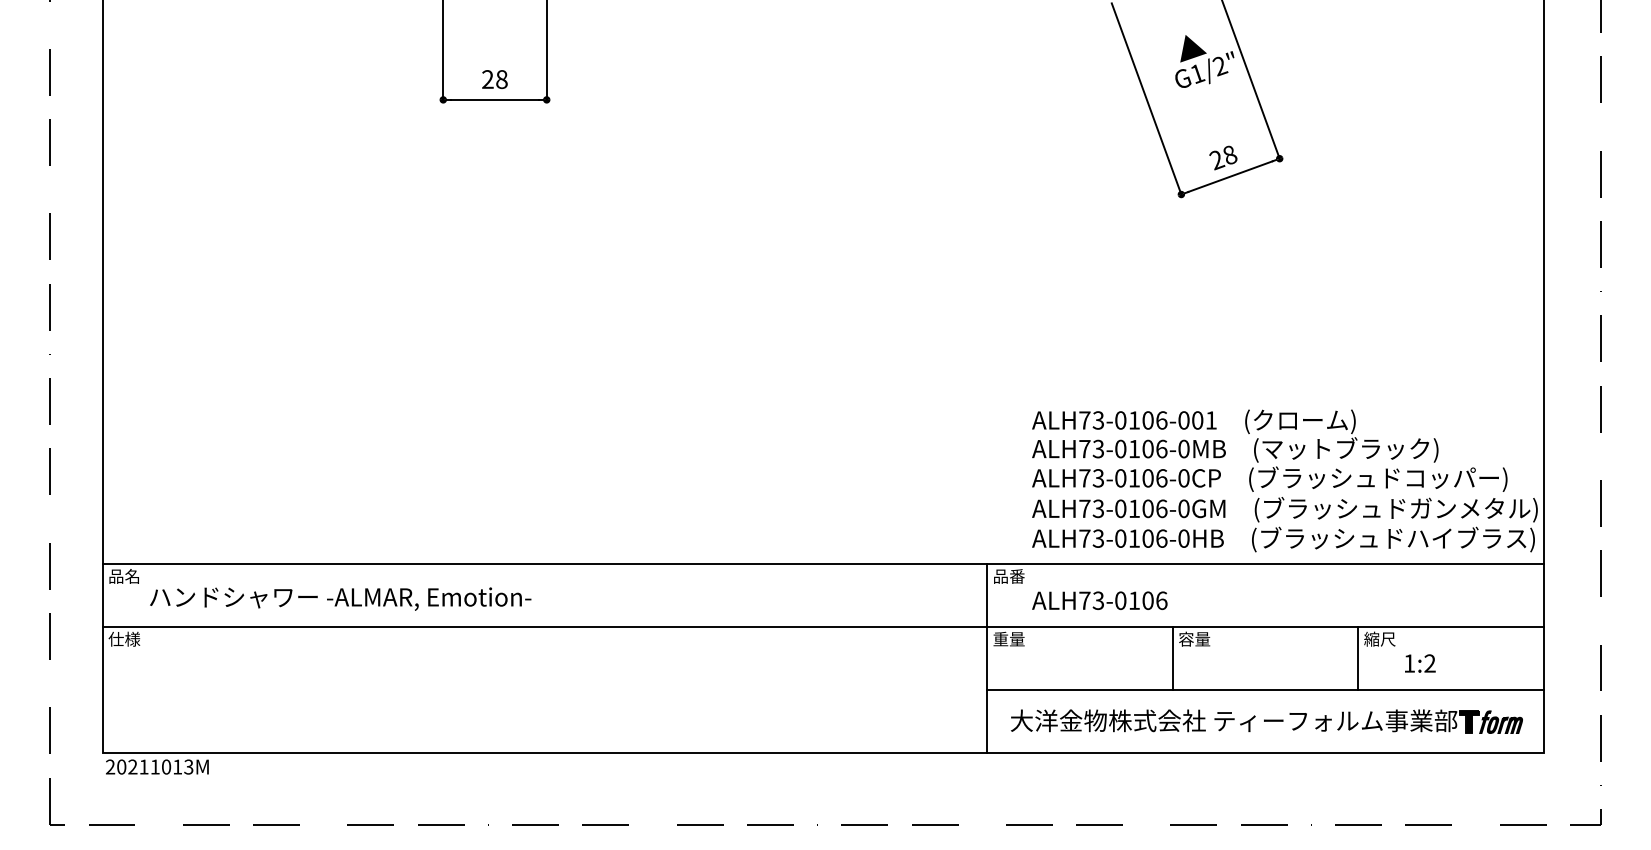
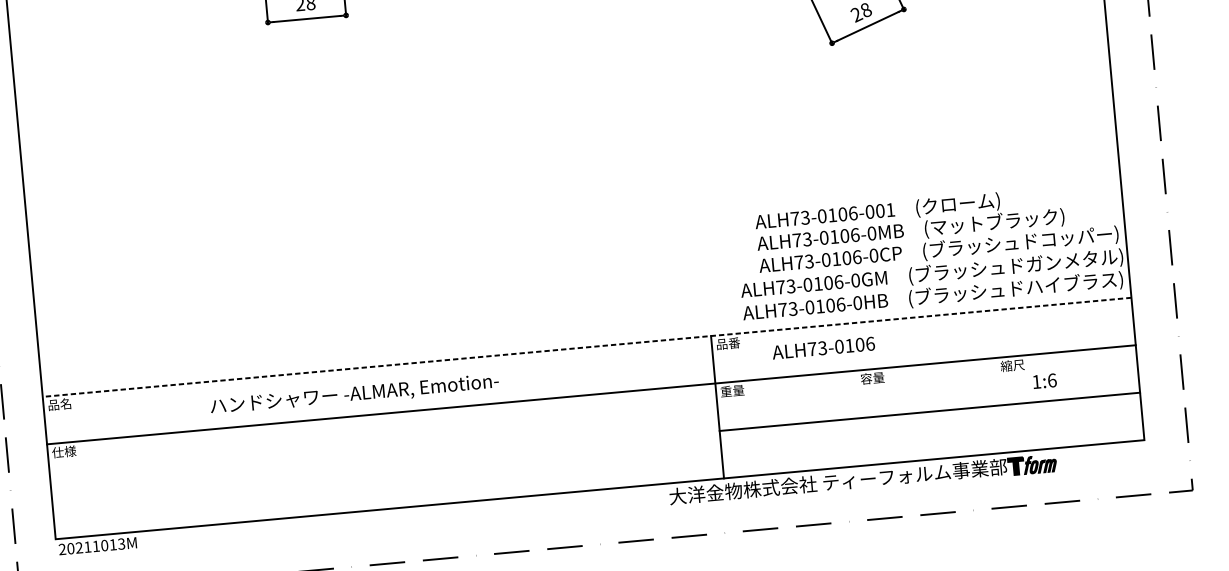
text: (1269, 450) -> (936, 228), moved
line: (823, 564) -> (587, 347), solid -> dashed
text: (340, 598) -> (354, 394), moved
text: (1099, 600) -> (823, 347), moved
line: (1172, 658) -> (857, 394), removed
line: (1358, 658) -> (997, 381), removed
text: (1429, 663) -> (1051, 380), 1:2 -> 1:6
part: (1266, 721) -> (862, 479), moved

